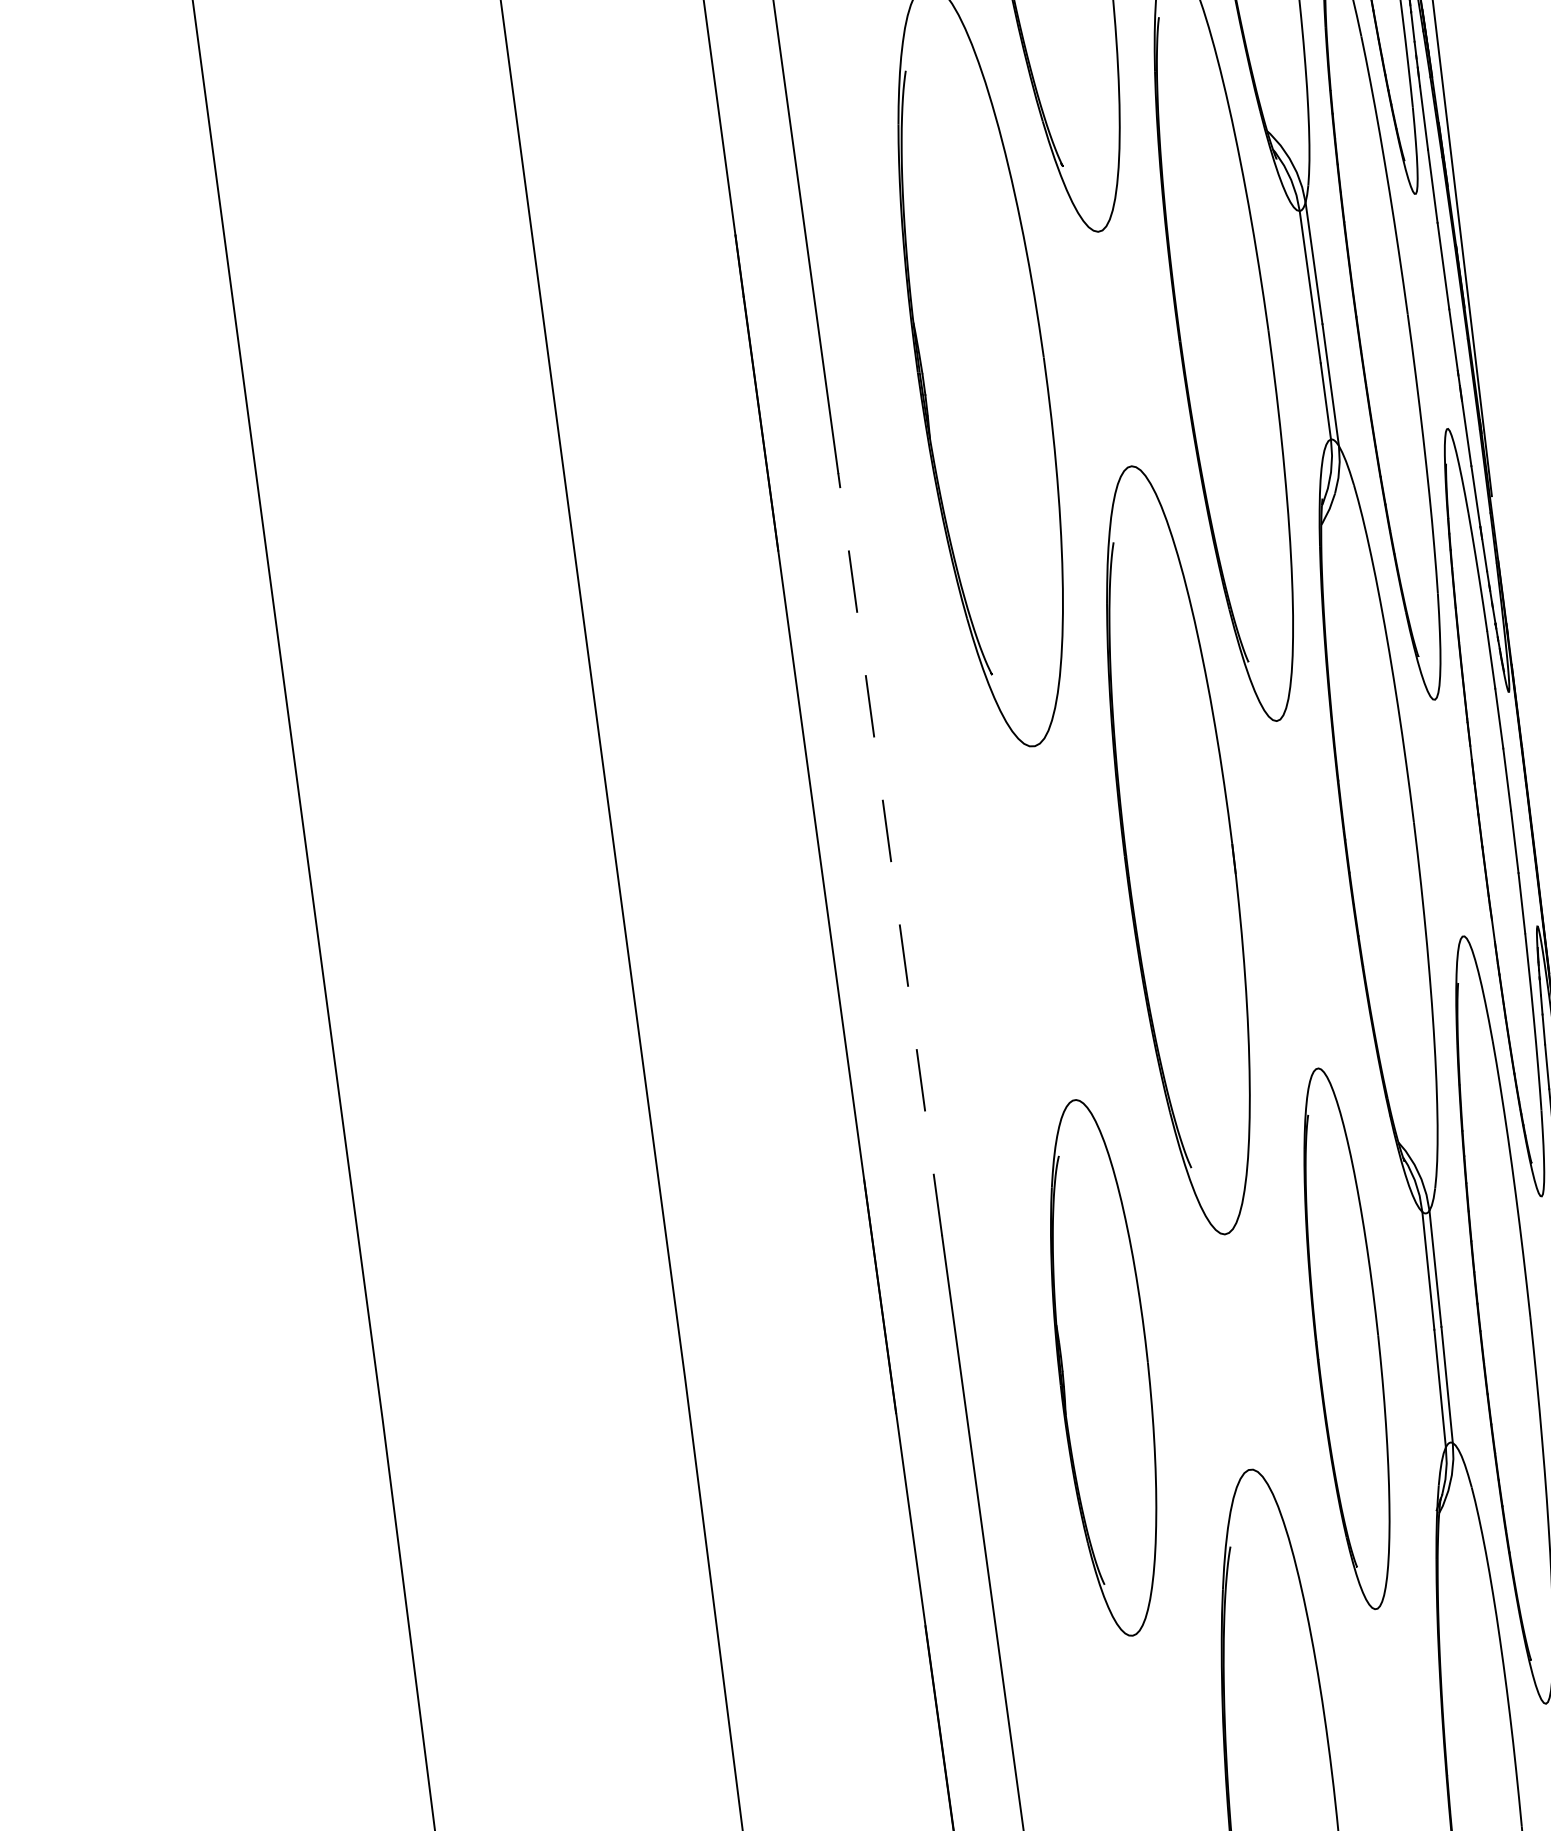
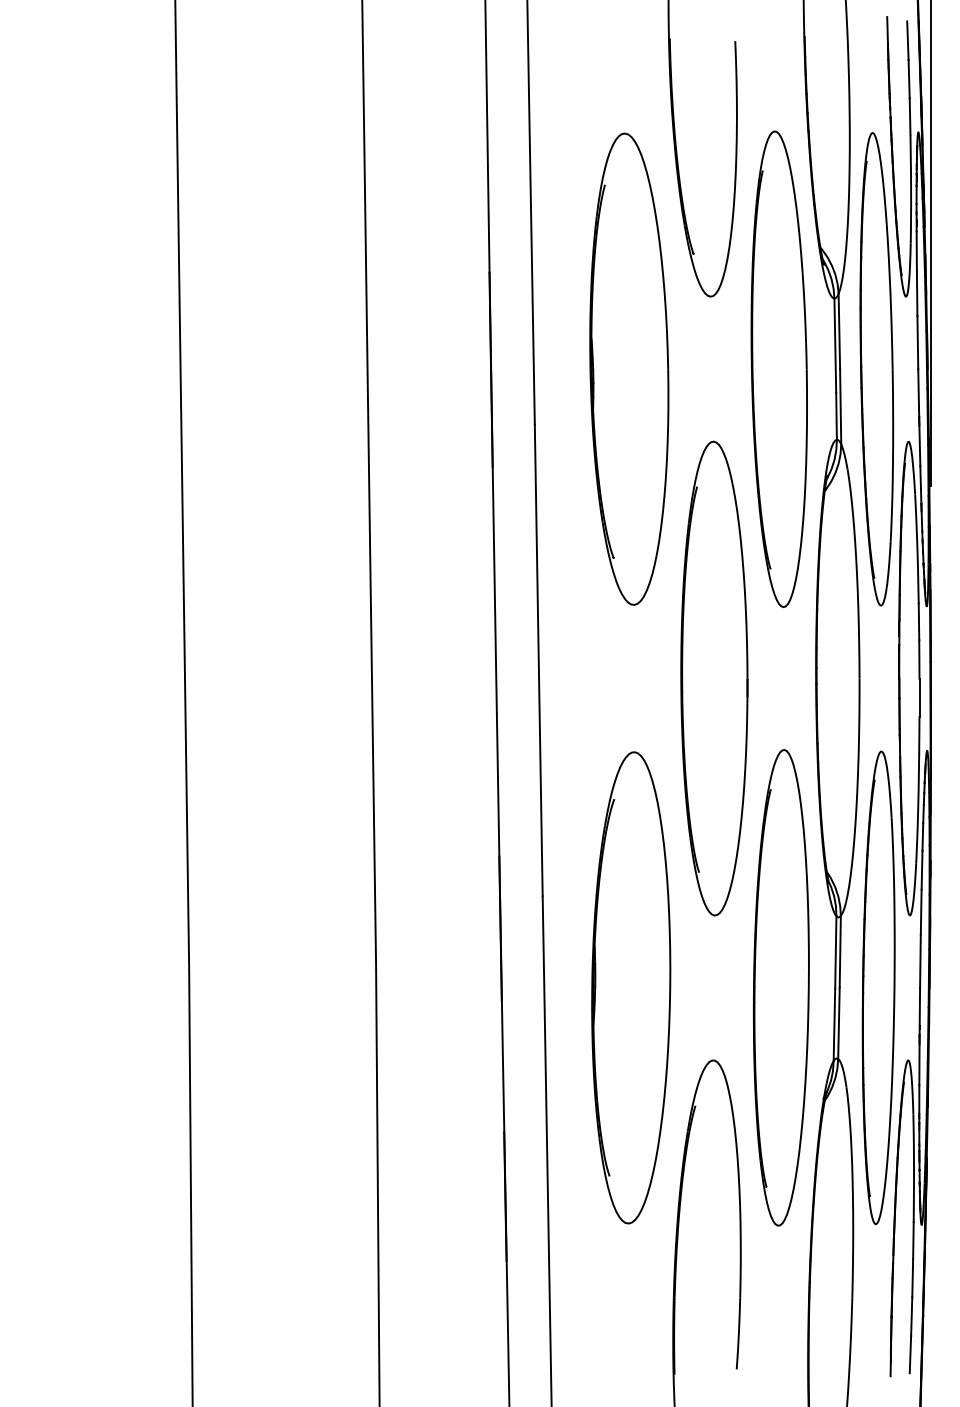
line: (889, 854) -> (538, 660), dashed -> solid
part: (1347, 1338) -> (781, 987), size x1.43
part: (1103, 1367) -> (631, 987), size x1.43

